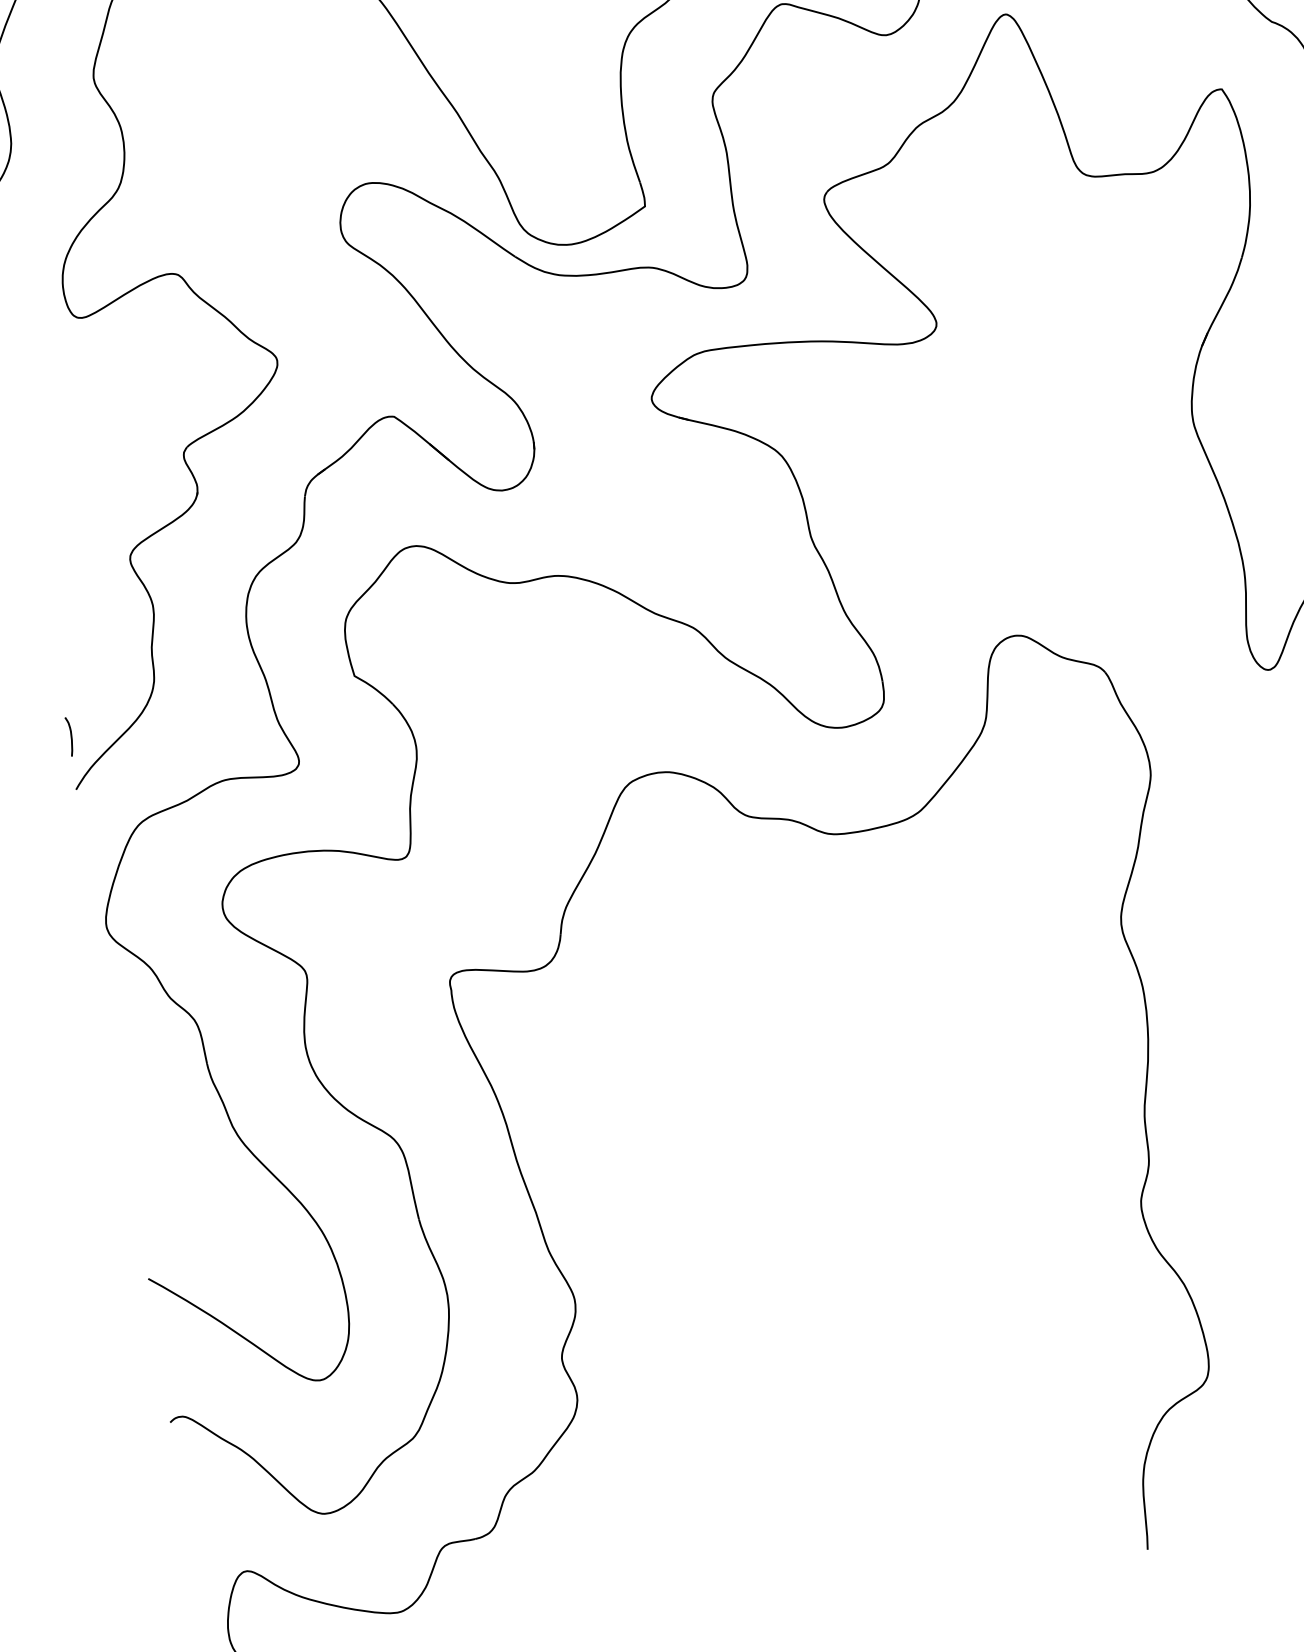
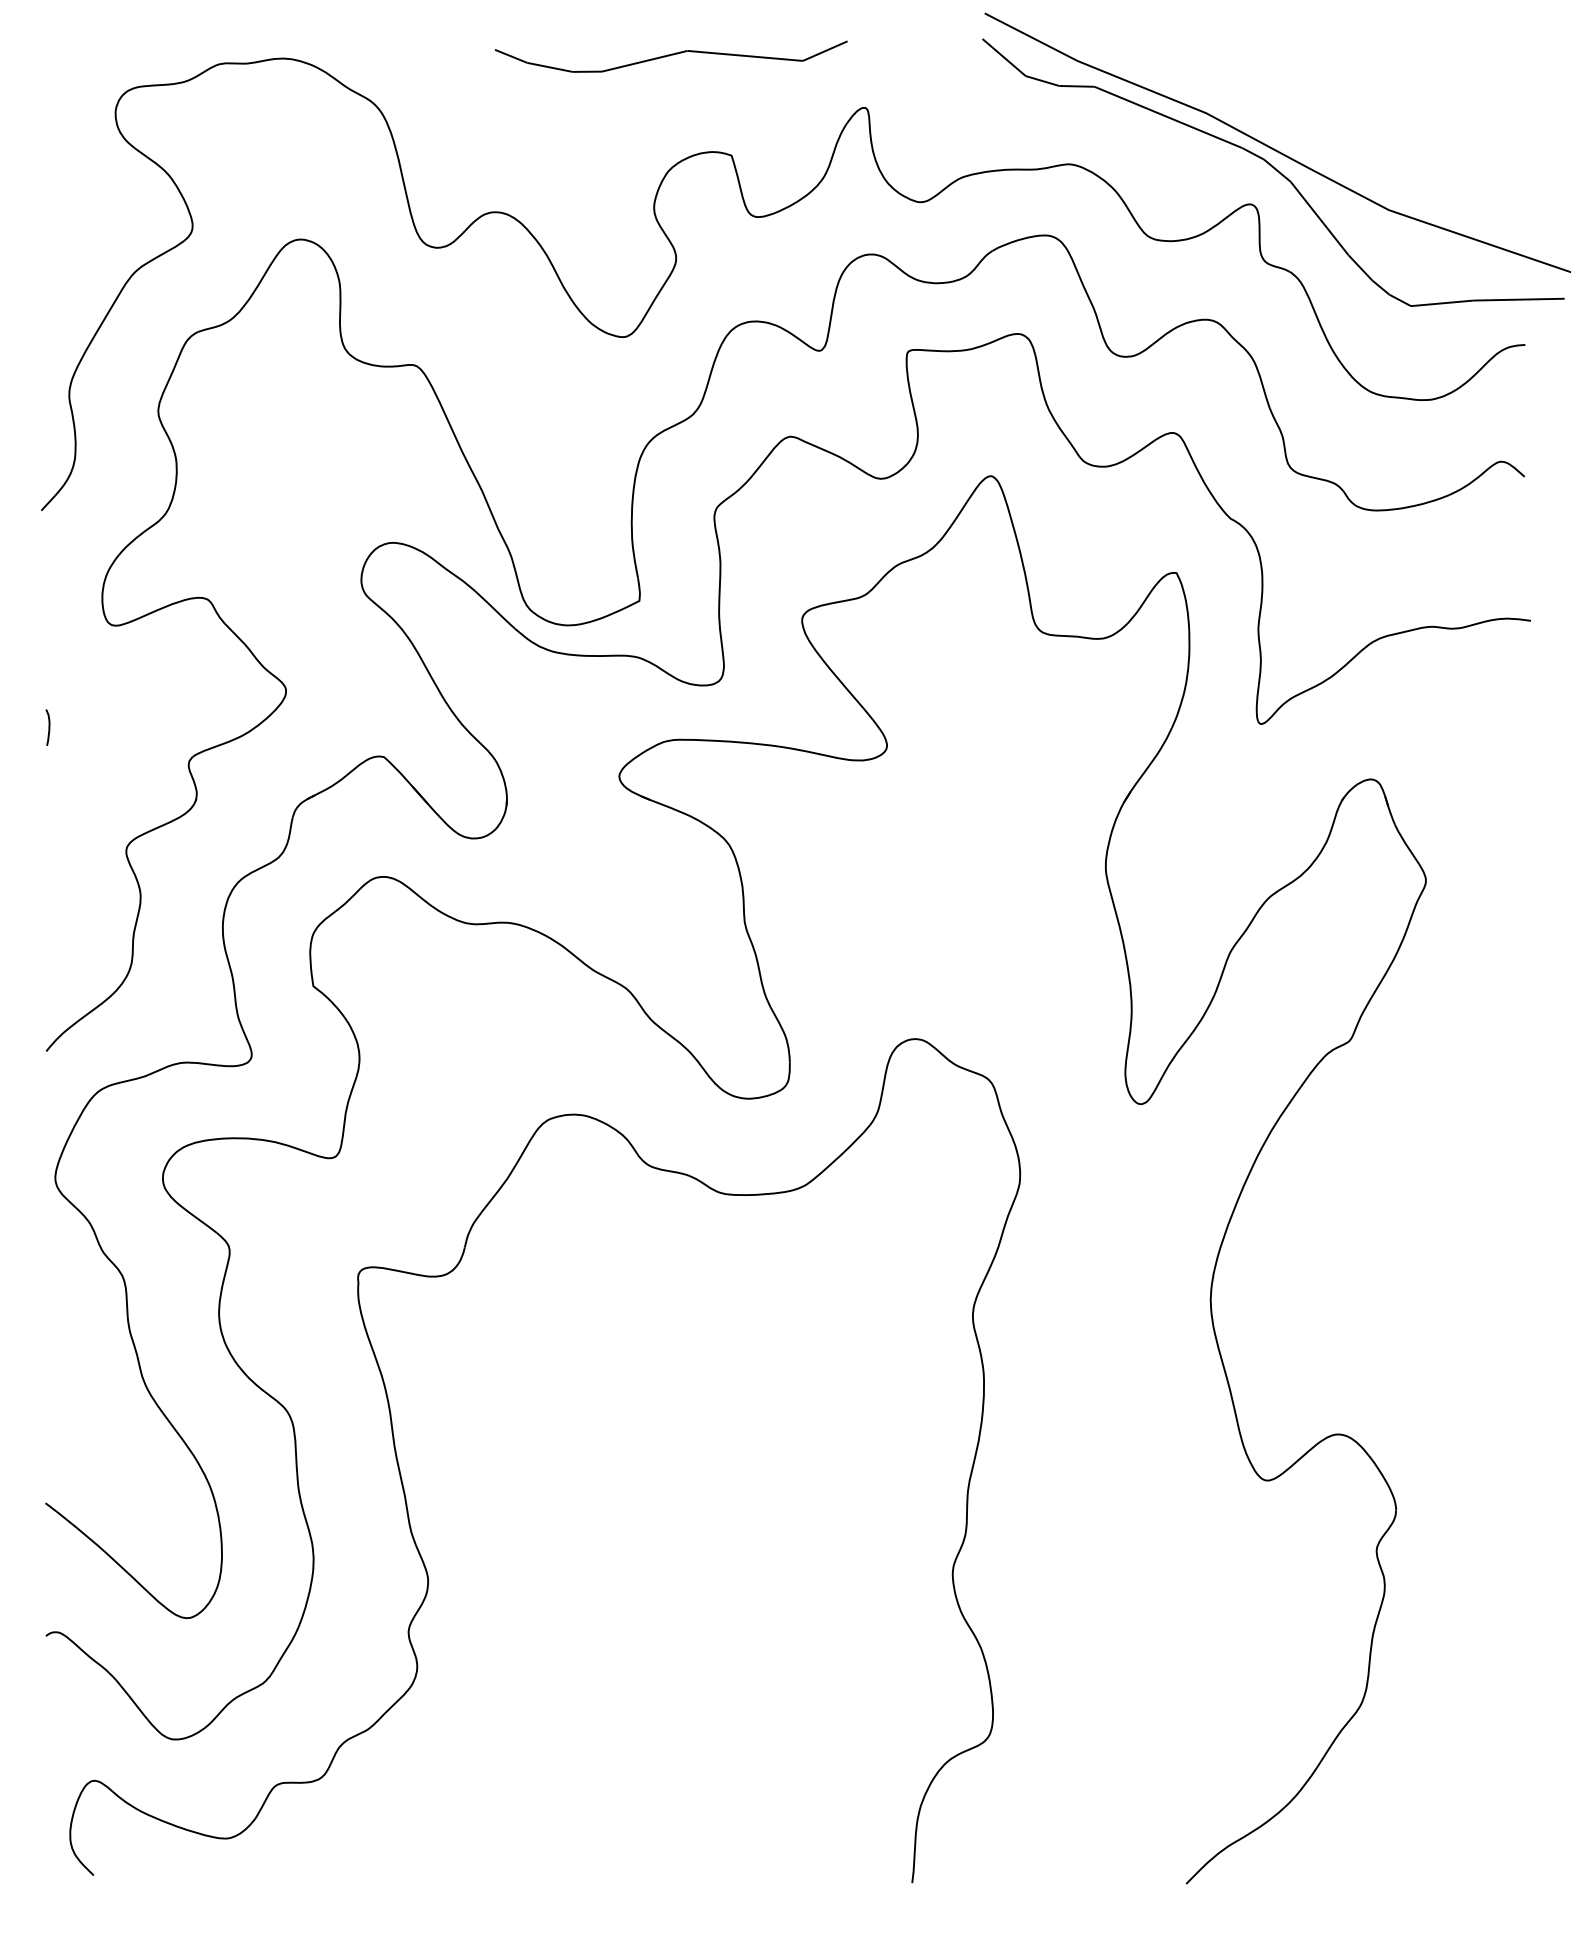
curve: (70, 736) -> (48, 727), moved

